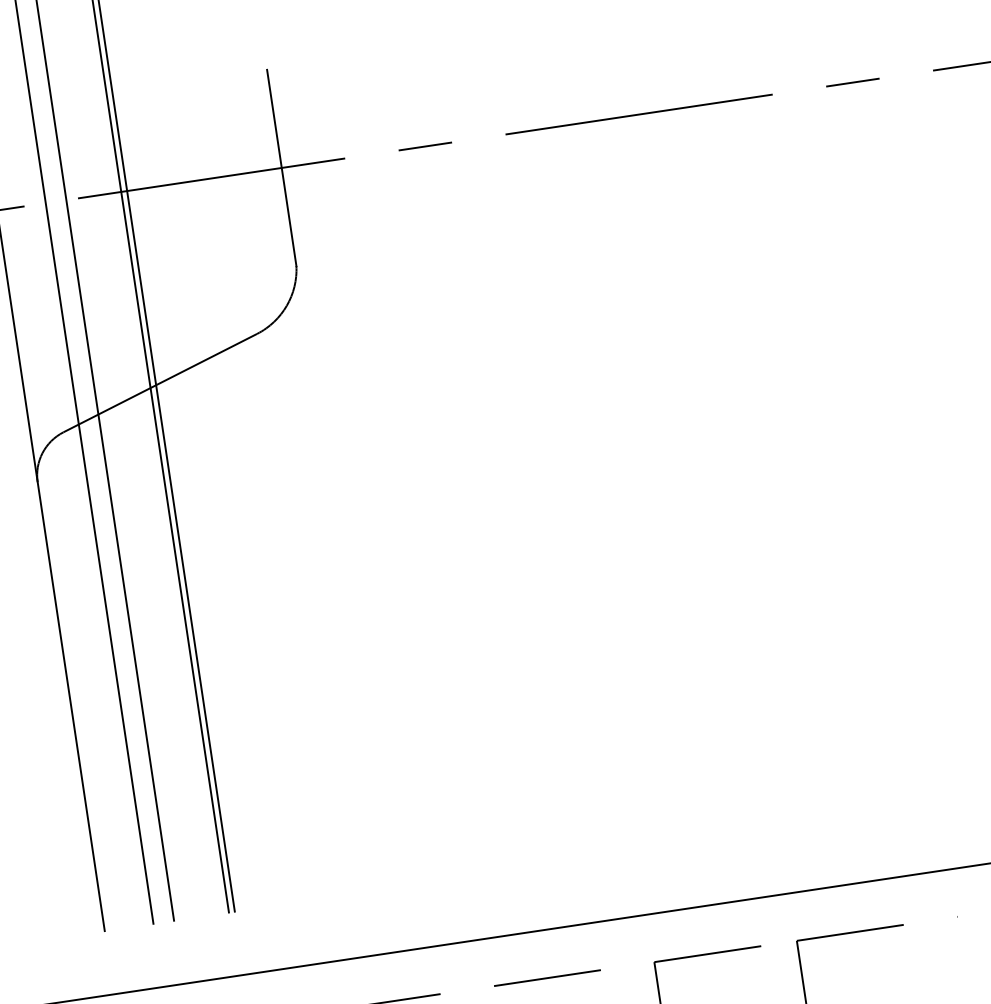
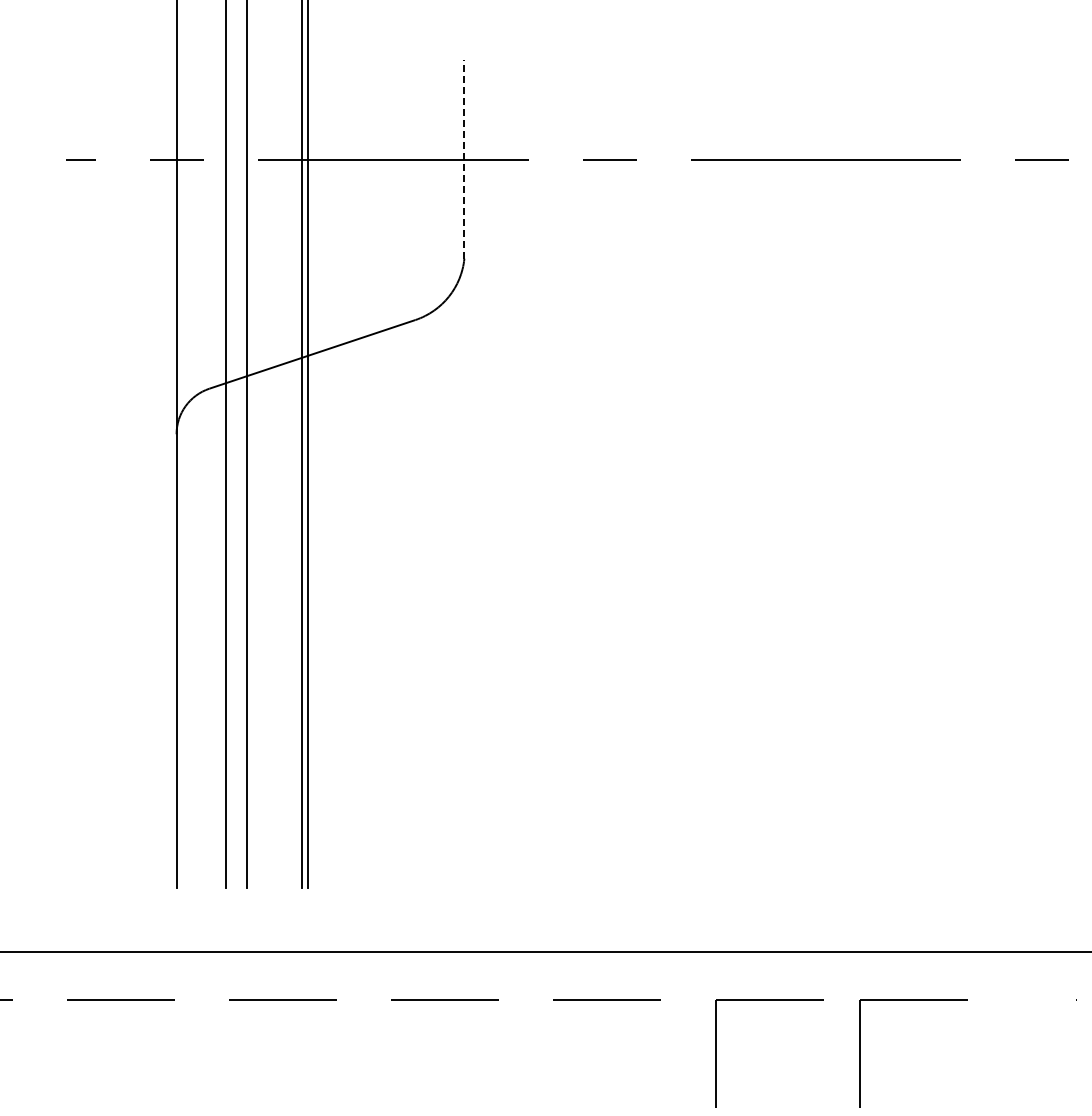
line: (281, 167) -> (464, 159), solid -> dashed

